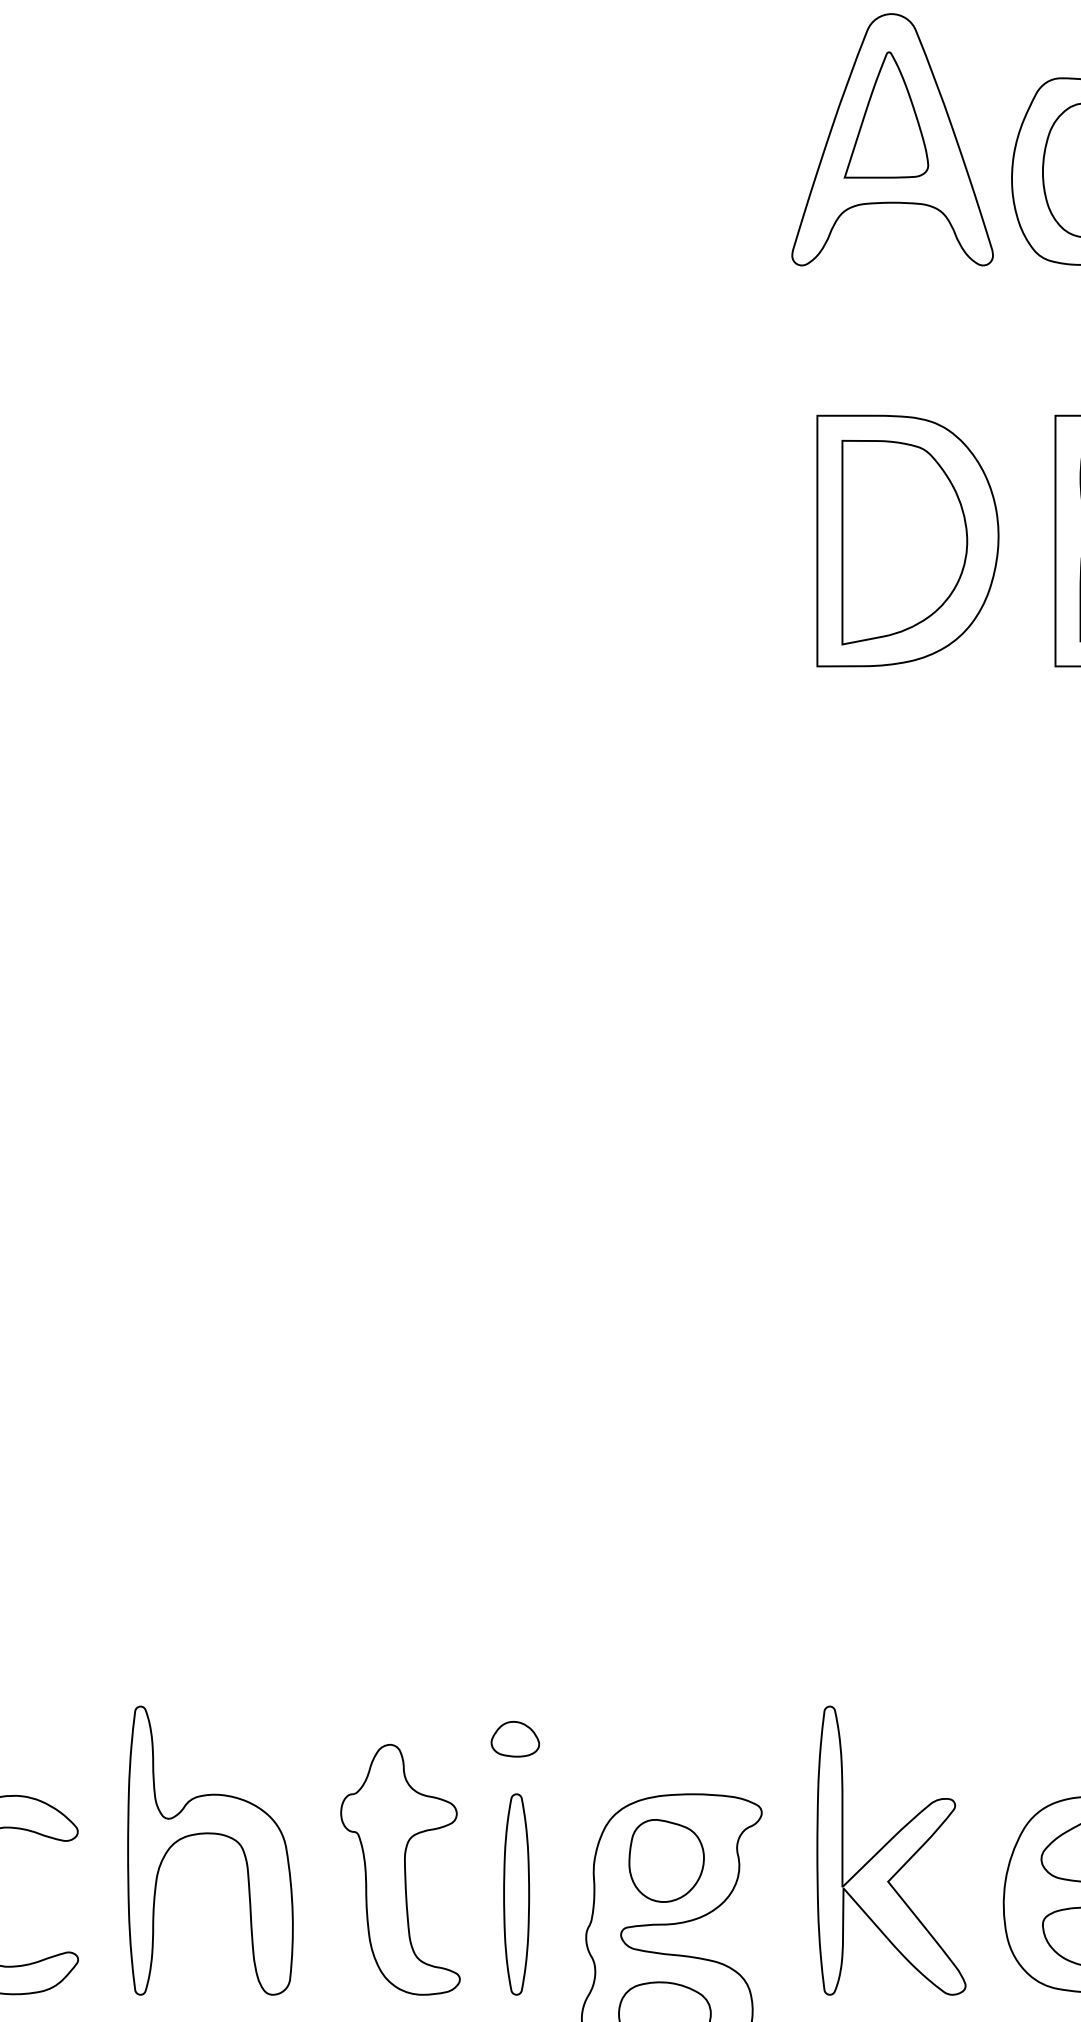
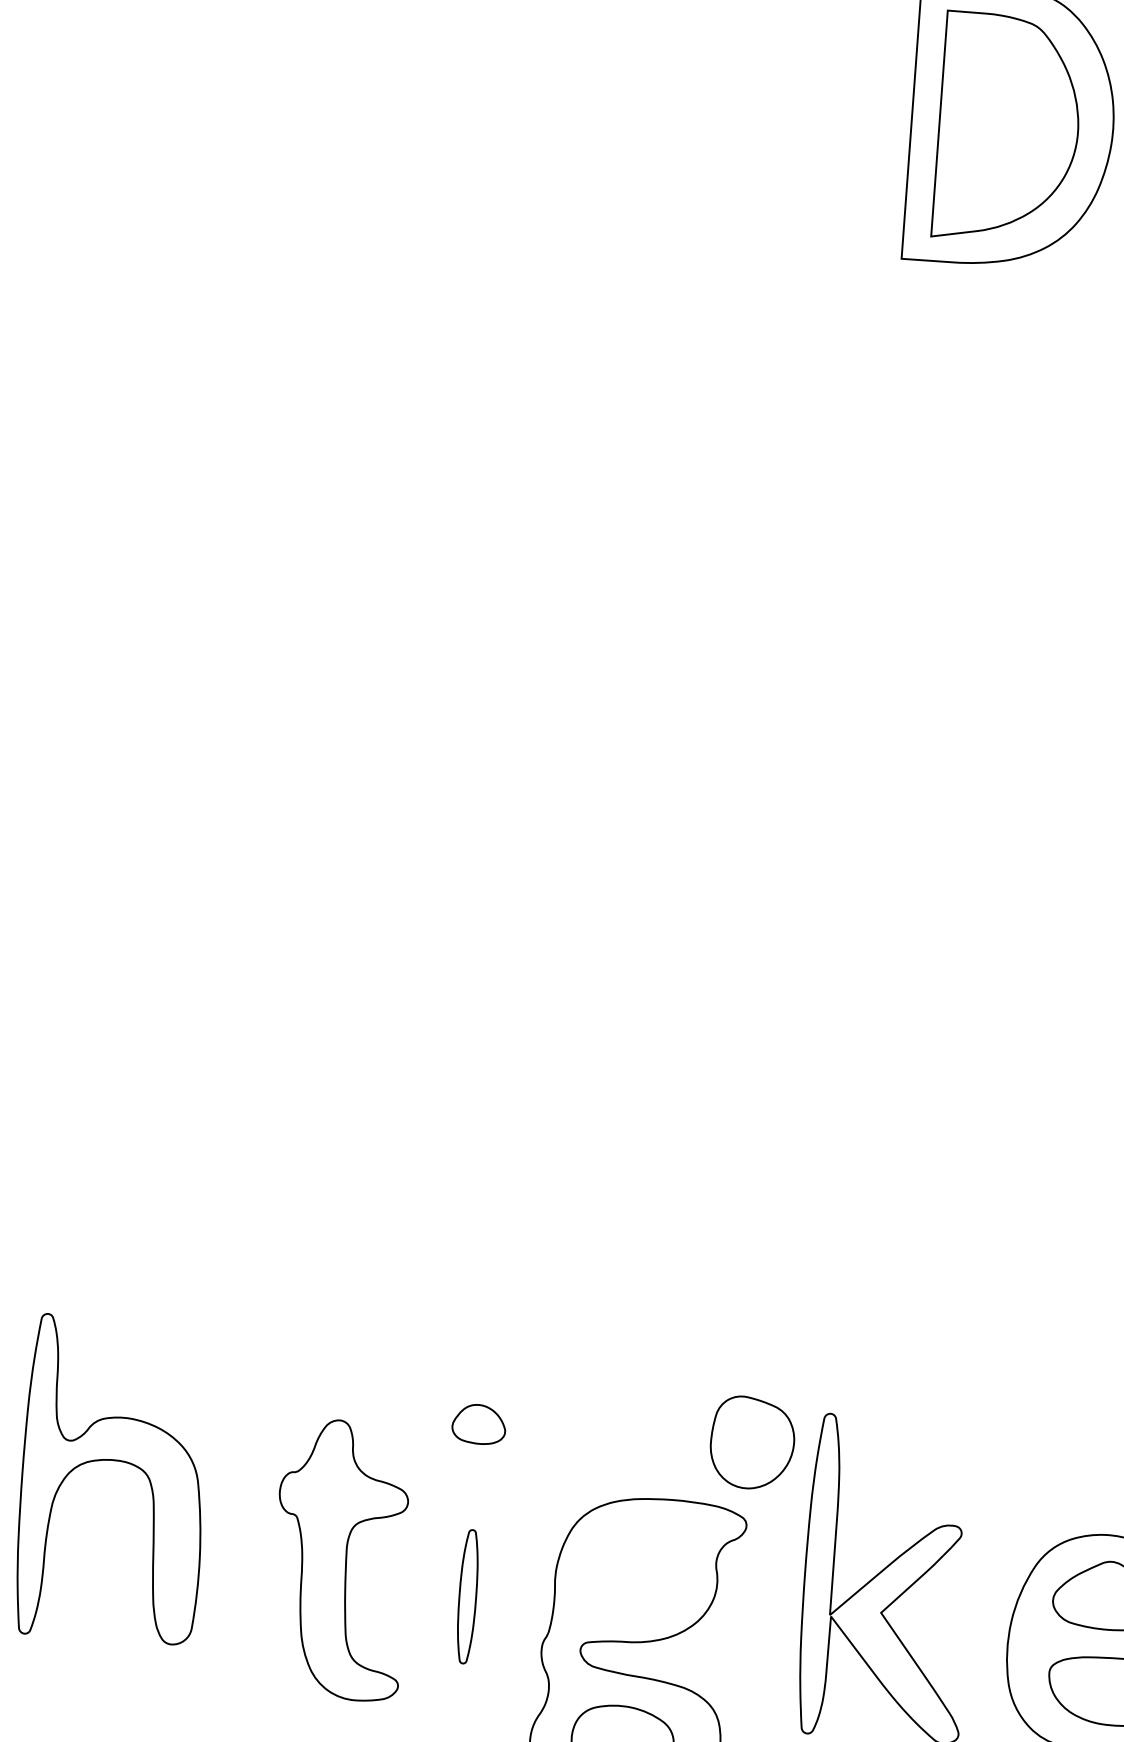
part: (210, 1834) -> (115, 1461), moved
part: (666, 1860) -> (752, 1442), moved
part: (516, 1894) -> (467, 1596), size x0.6

